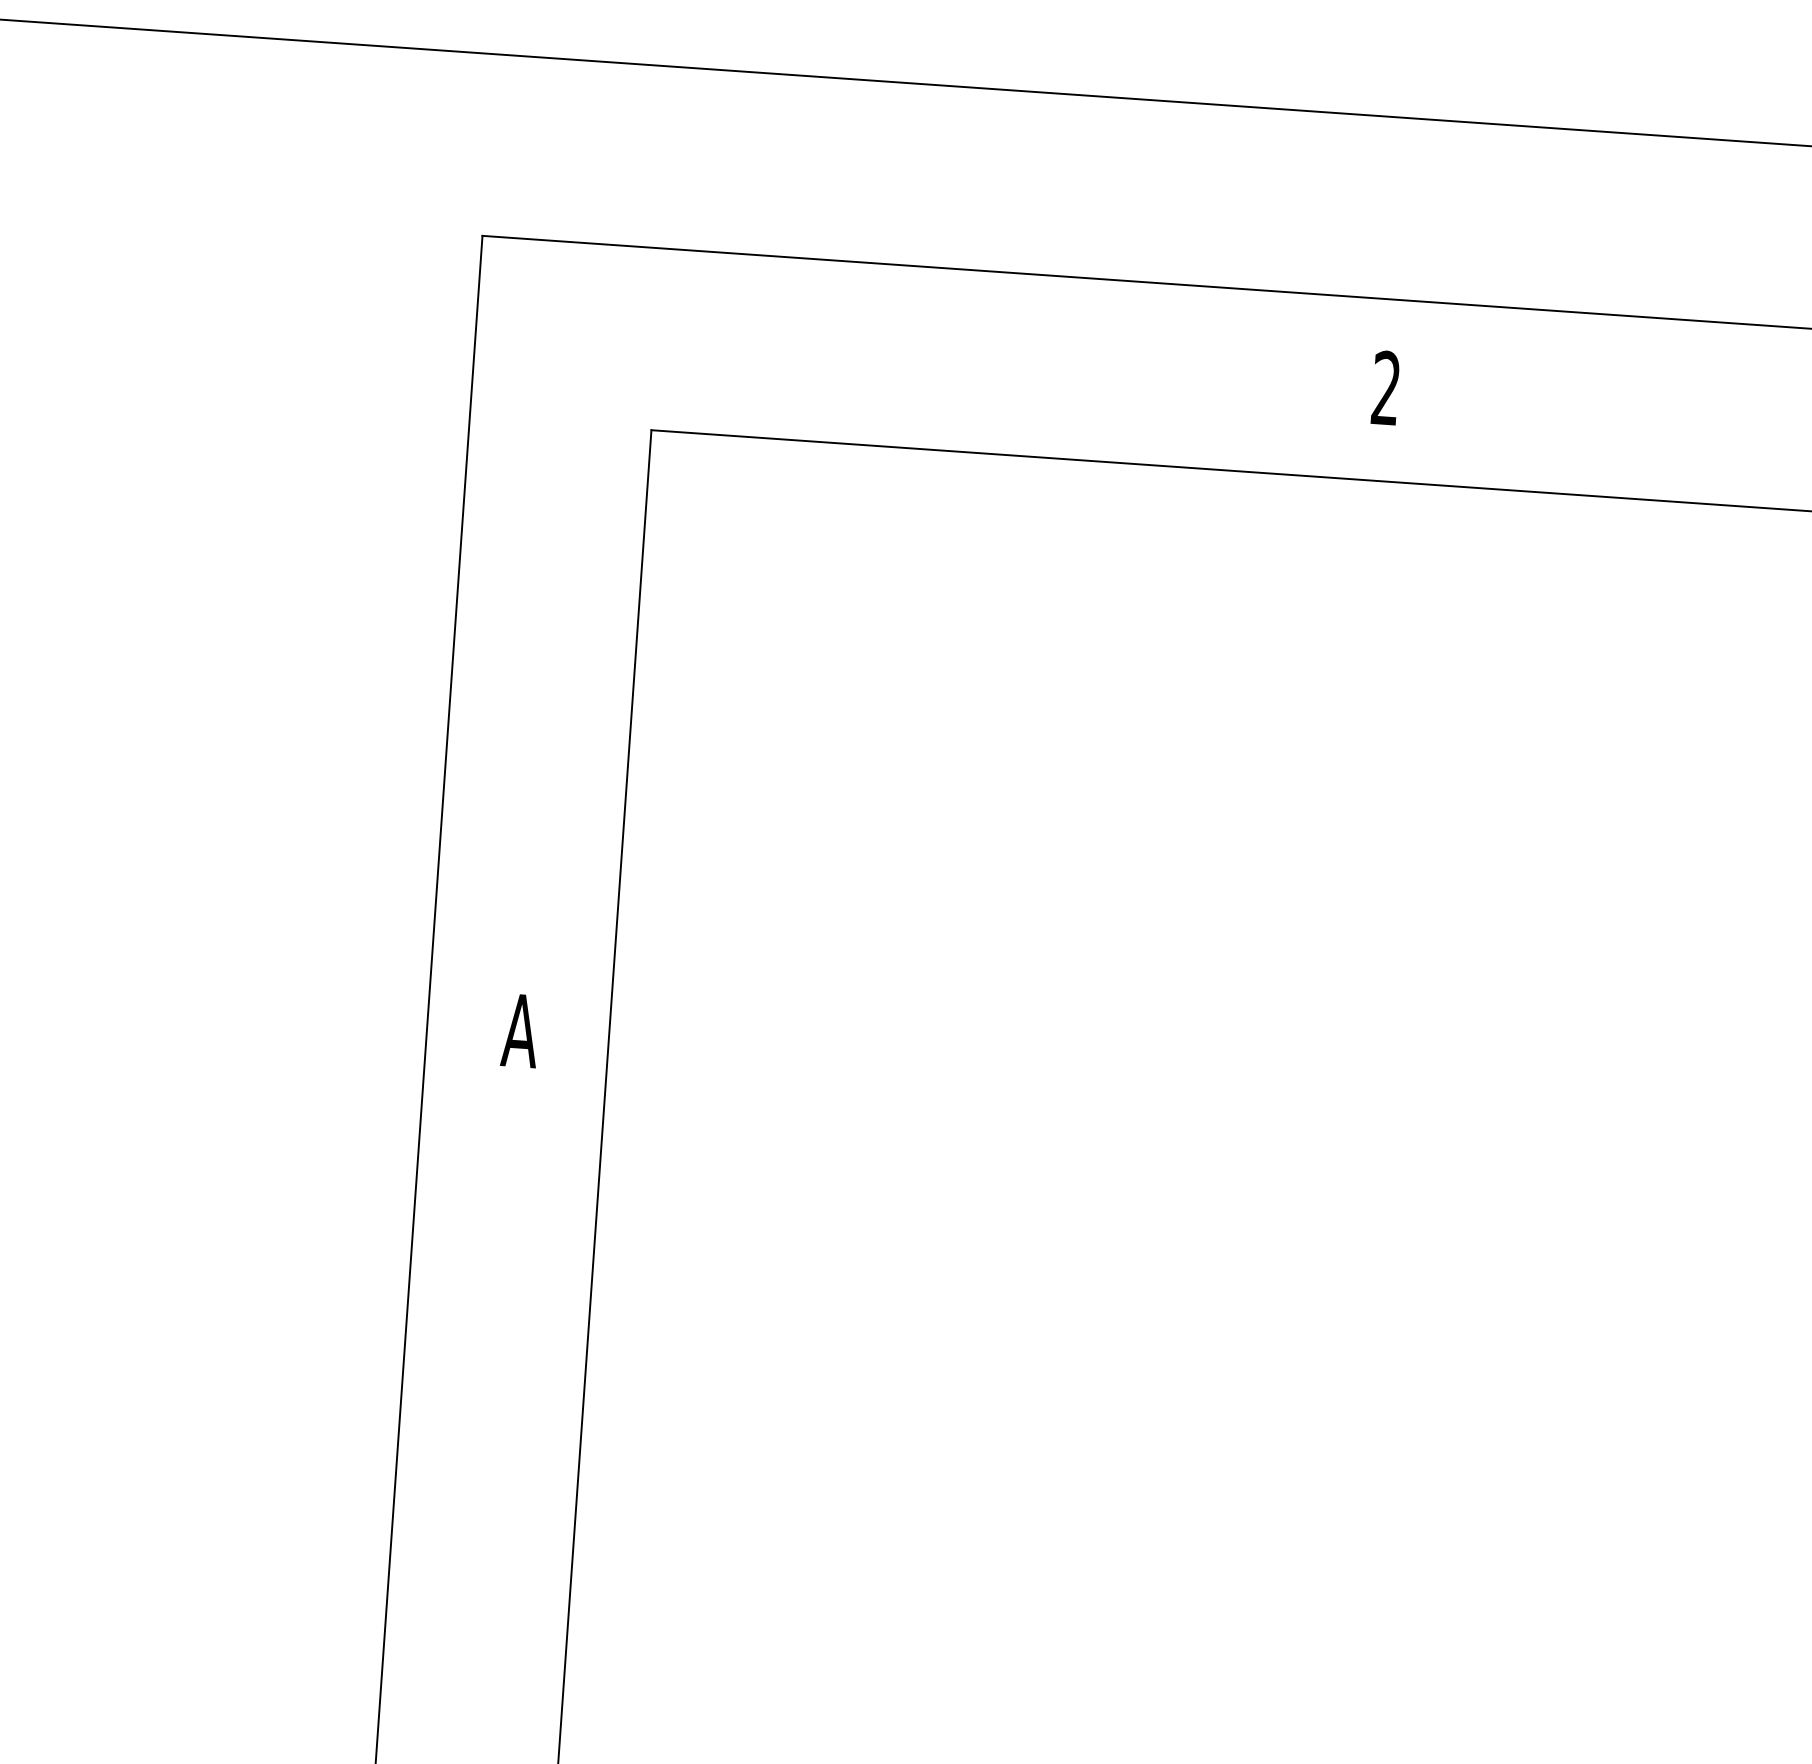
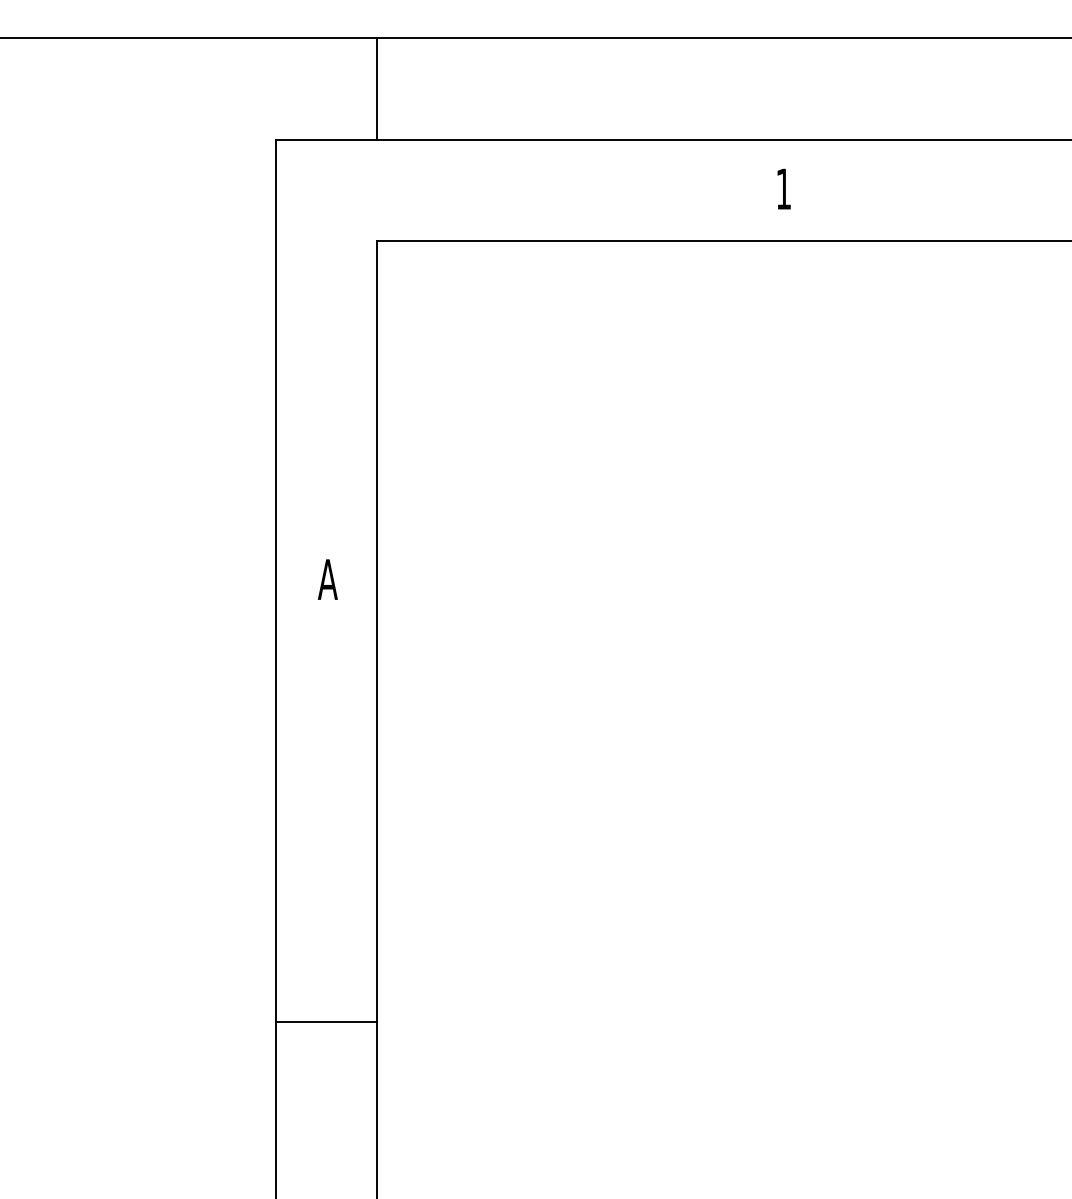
line: (670, 157) -> (377, 88), added
text: (1385, 387) -> (783, 188), 2 -> 1

